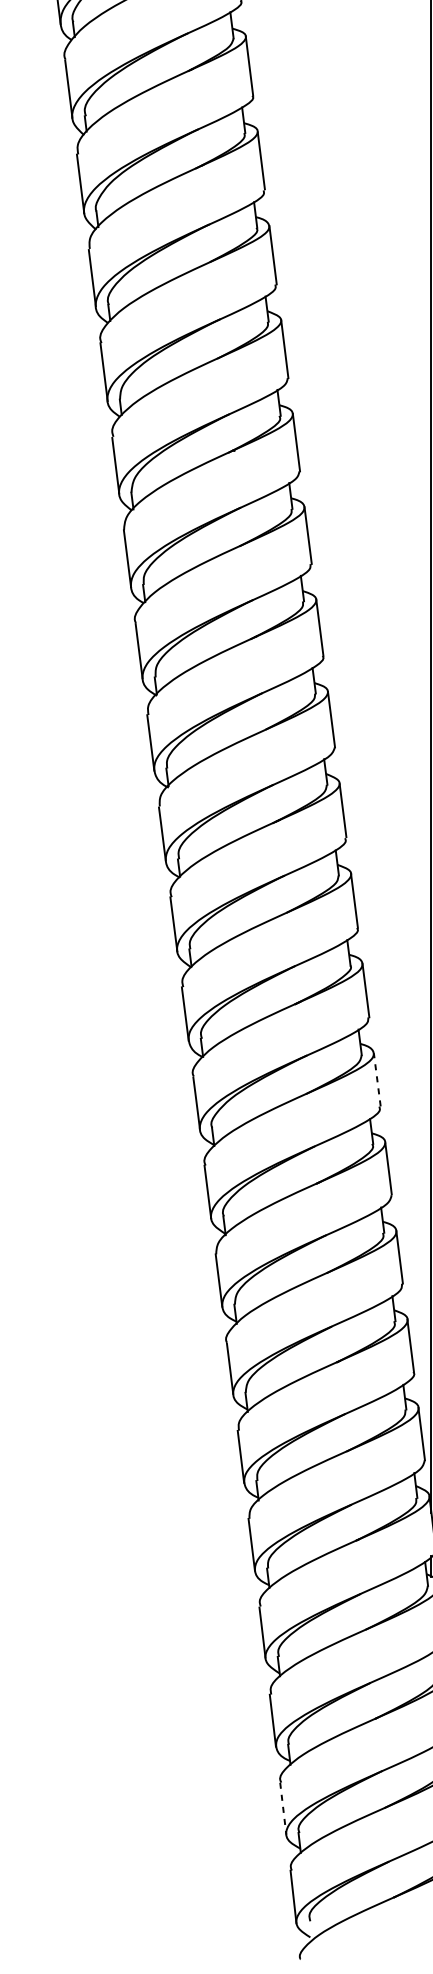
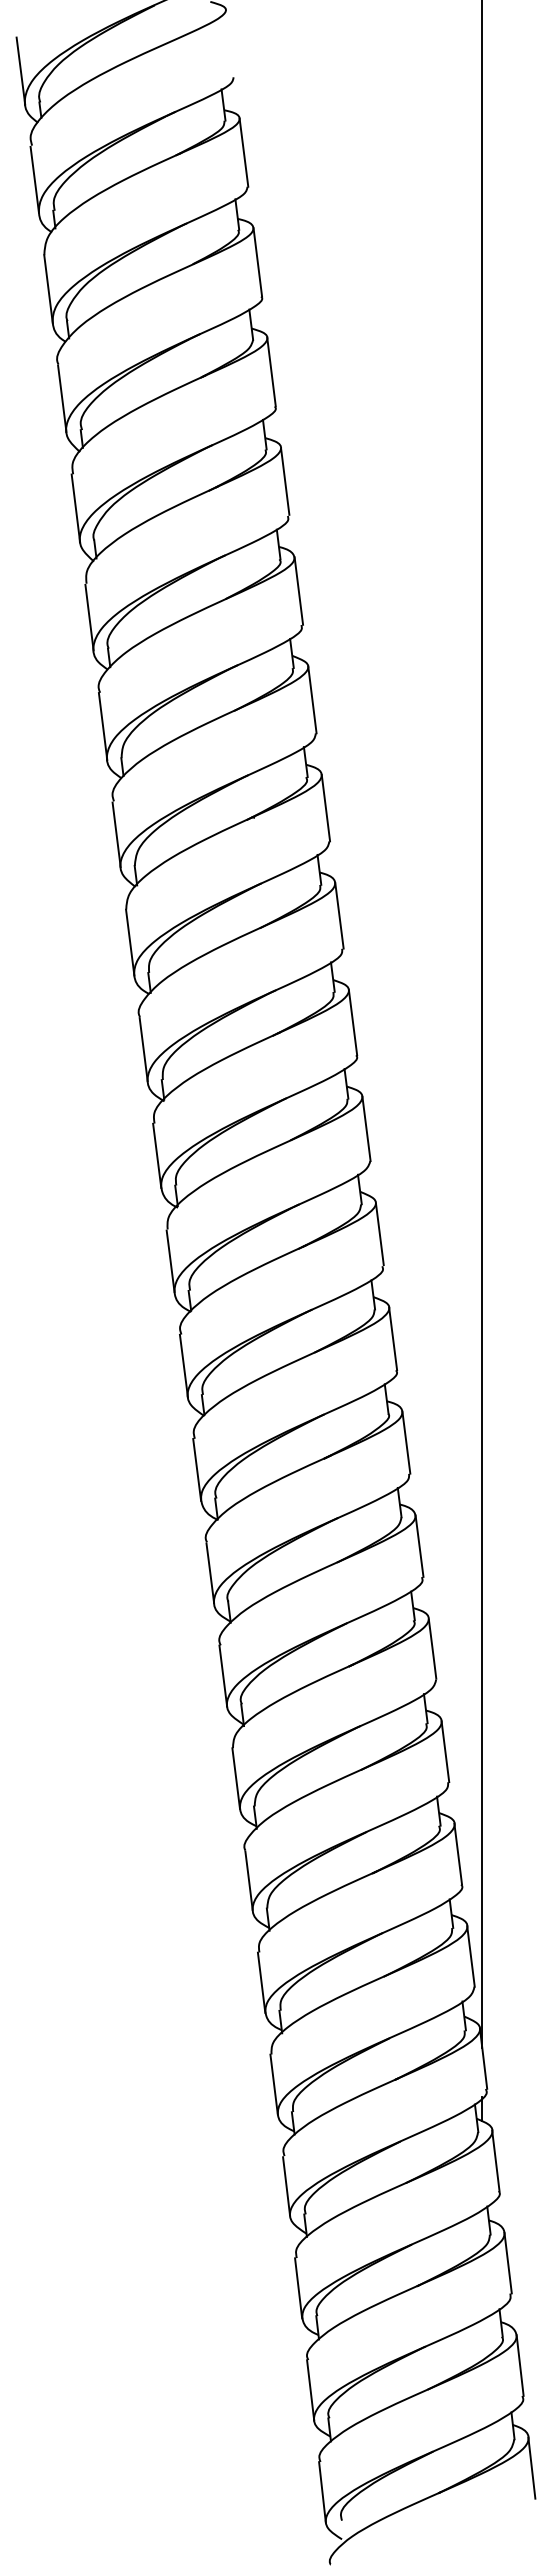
line: (377, 1080) -> (419, 1546), dashed -> solid
line: (283, 1808) -> (310, 2390), dashed -> solid

